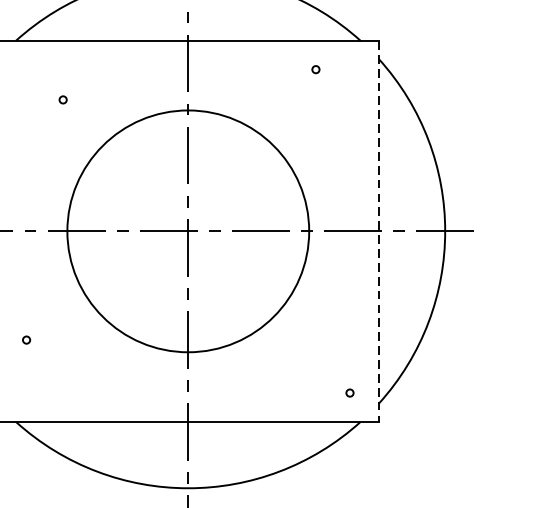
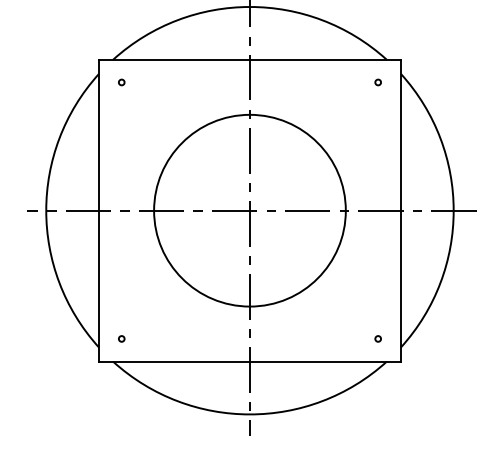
circle: (315, 69) -> (377, 82), moved
circle: (62, 99) -> (121, 82), moved
line: (378, 231) -> (400, 210), dashed -> solid
circle: (26, 339) -> (121, 338), moved

